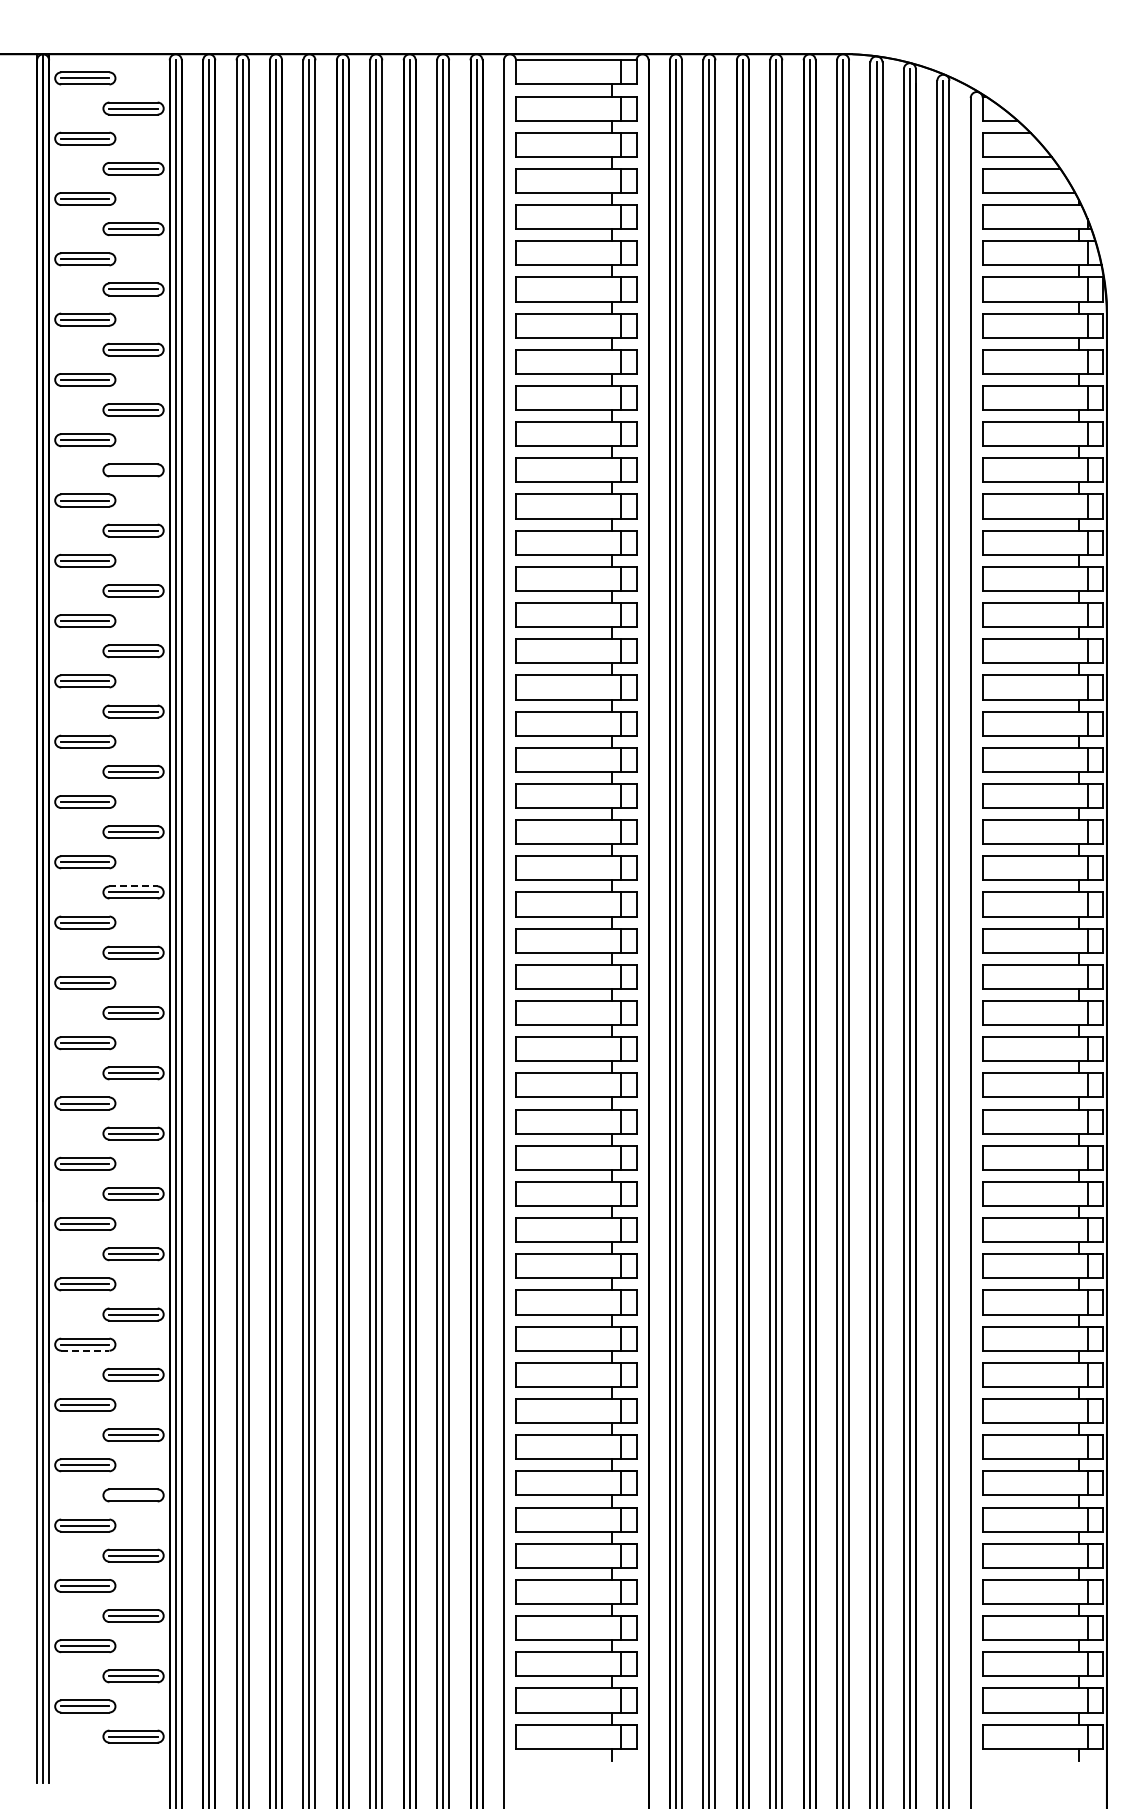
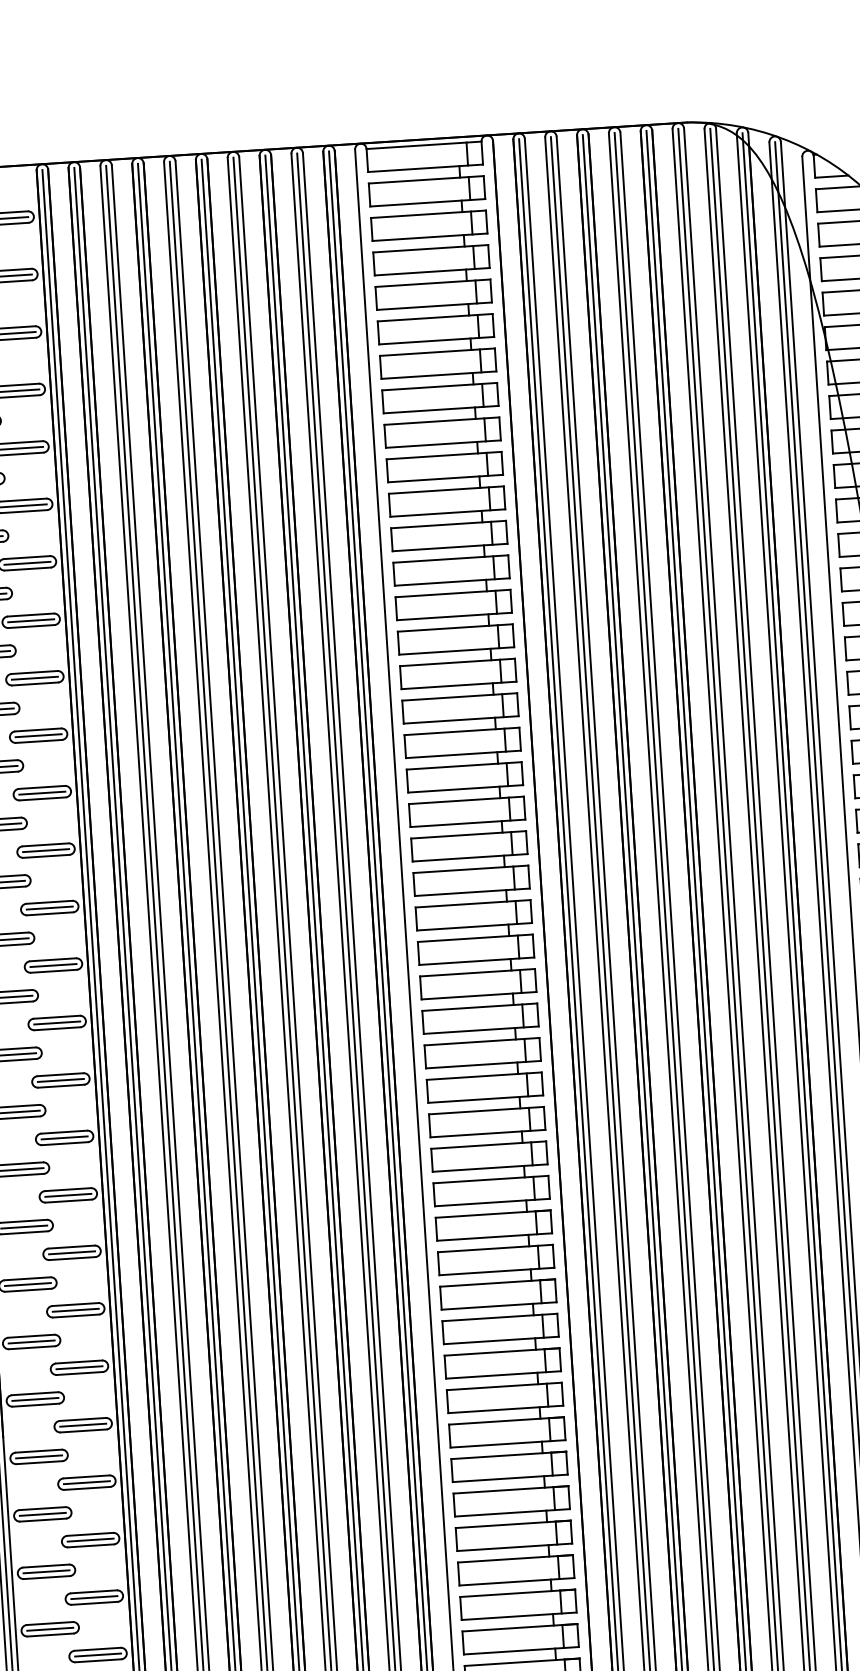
line: (133, 470) -> (27, 563), added
line: (134, 886) -> (54, 959), dashed -> solid
line: (85, 1350) -> (35, 1404), dashed -> solid
line: (133, 1495) -> (90, 1540), added

